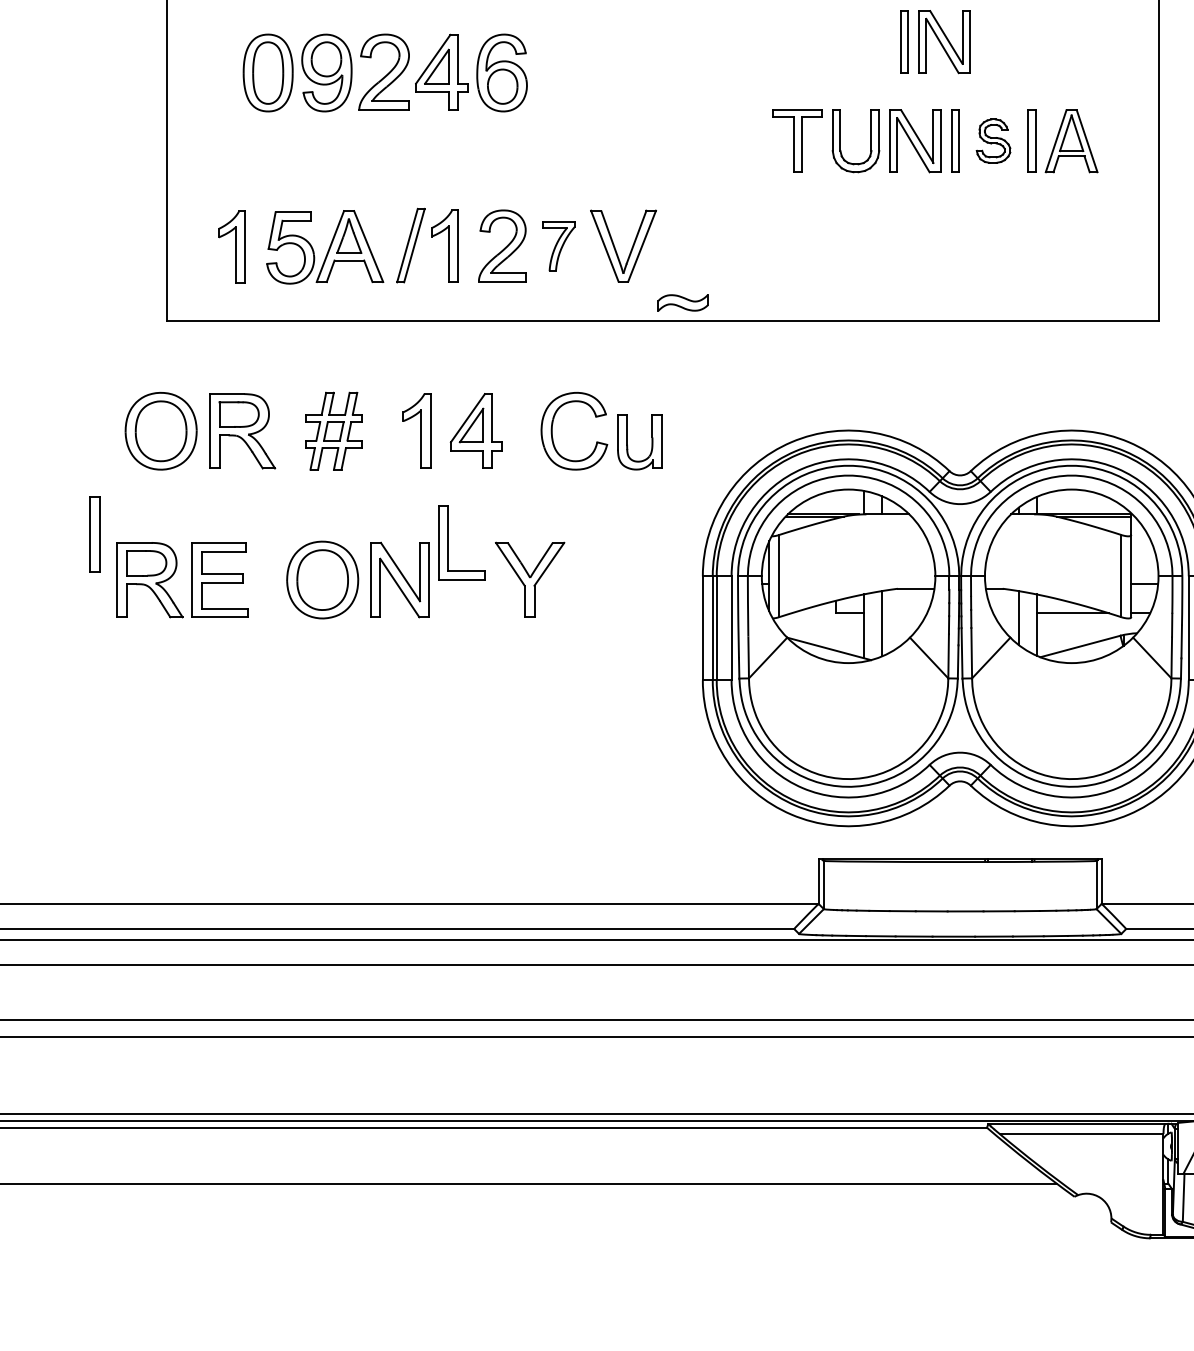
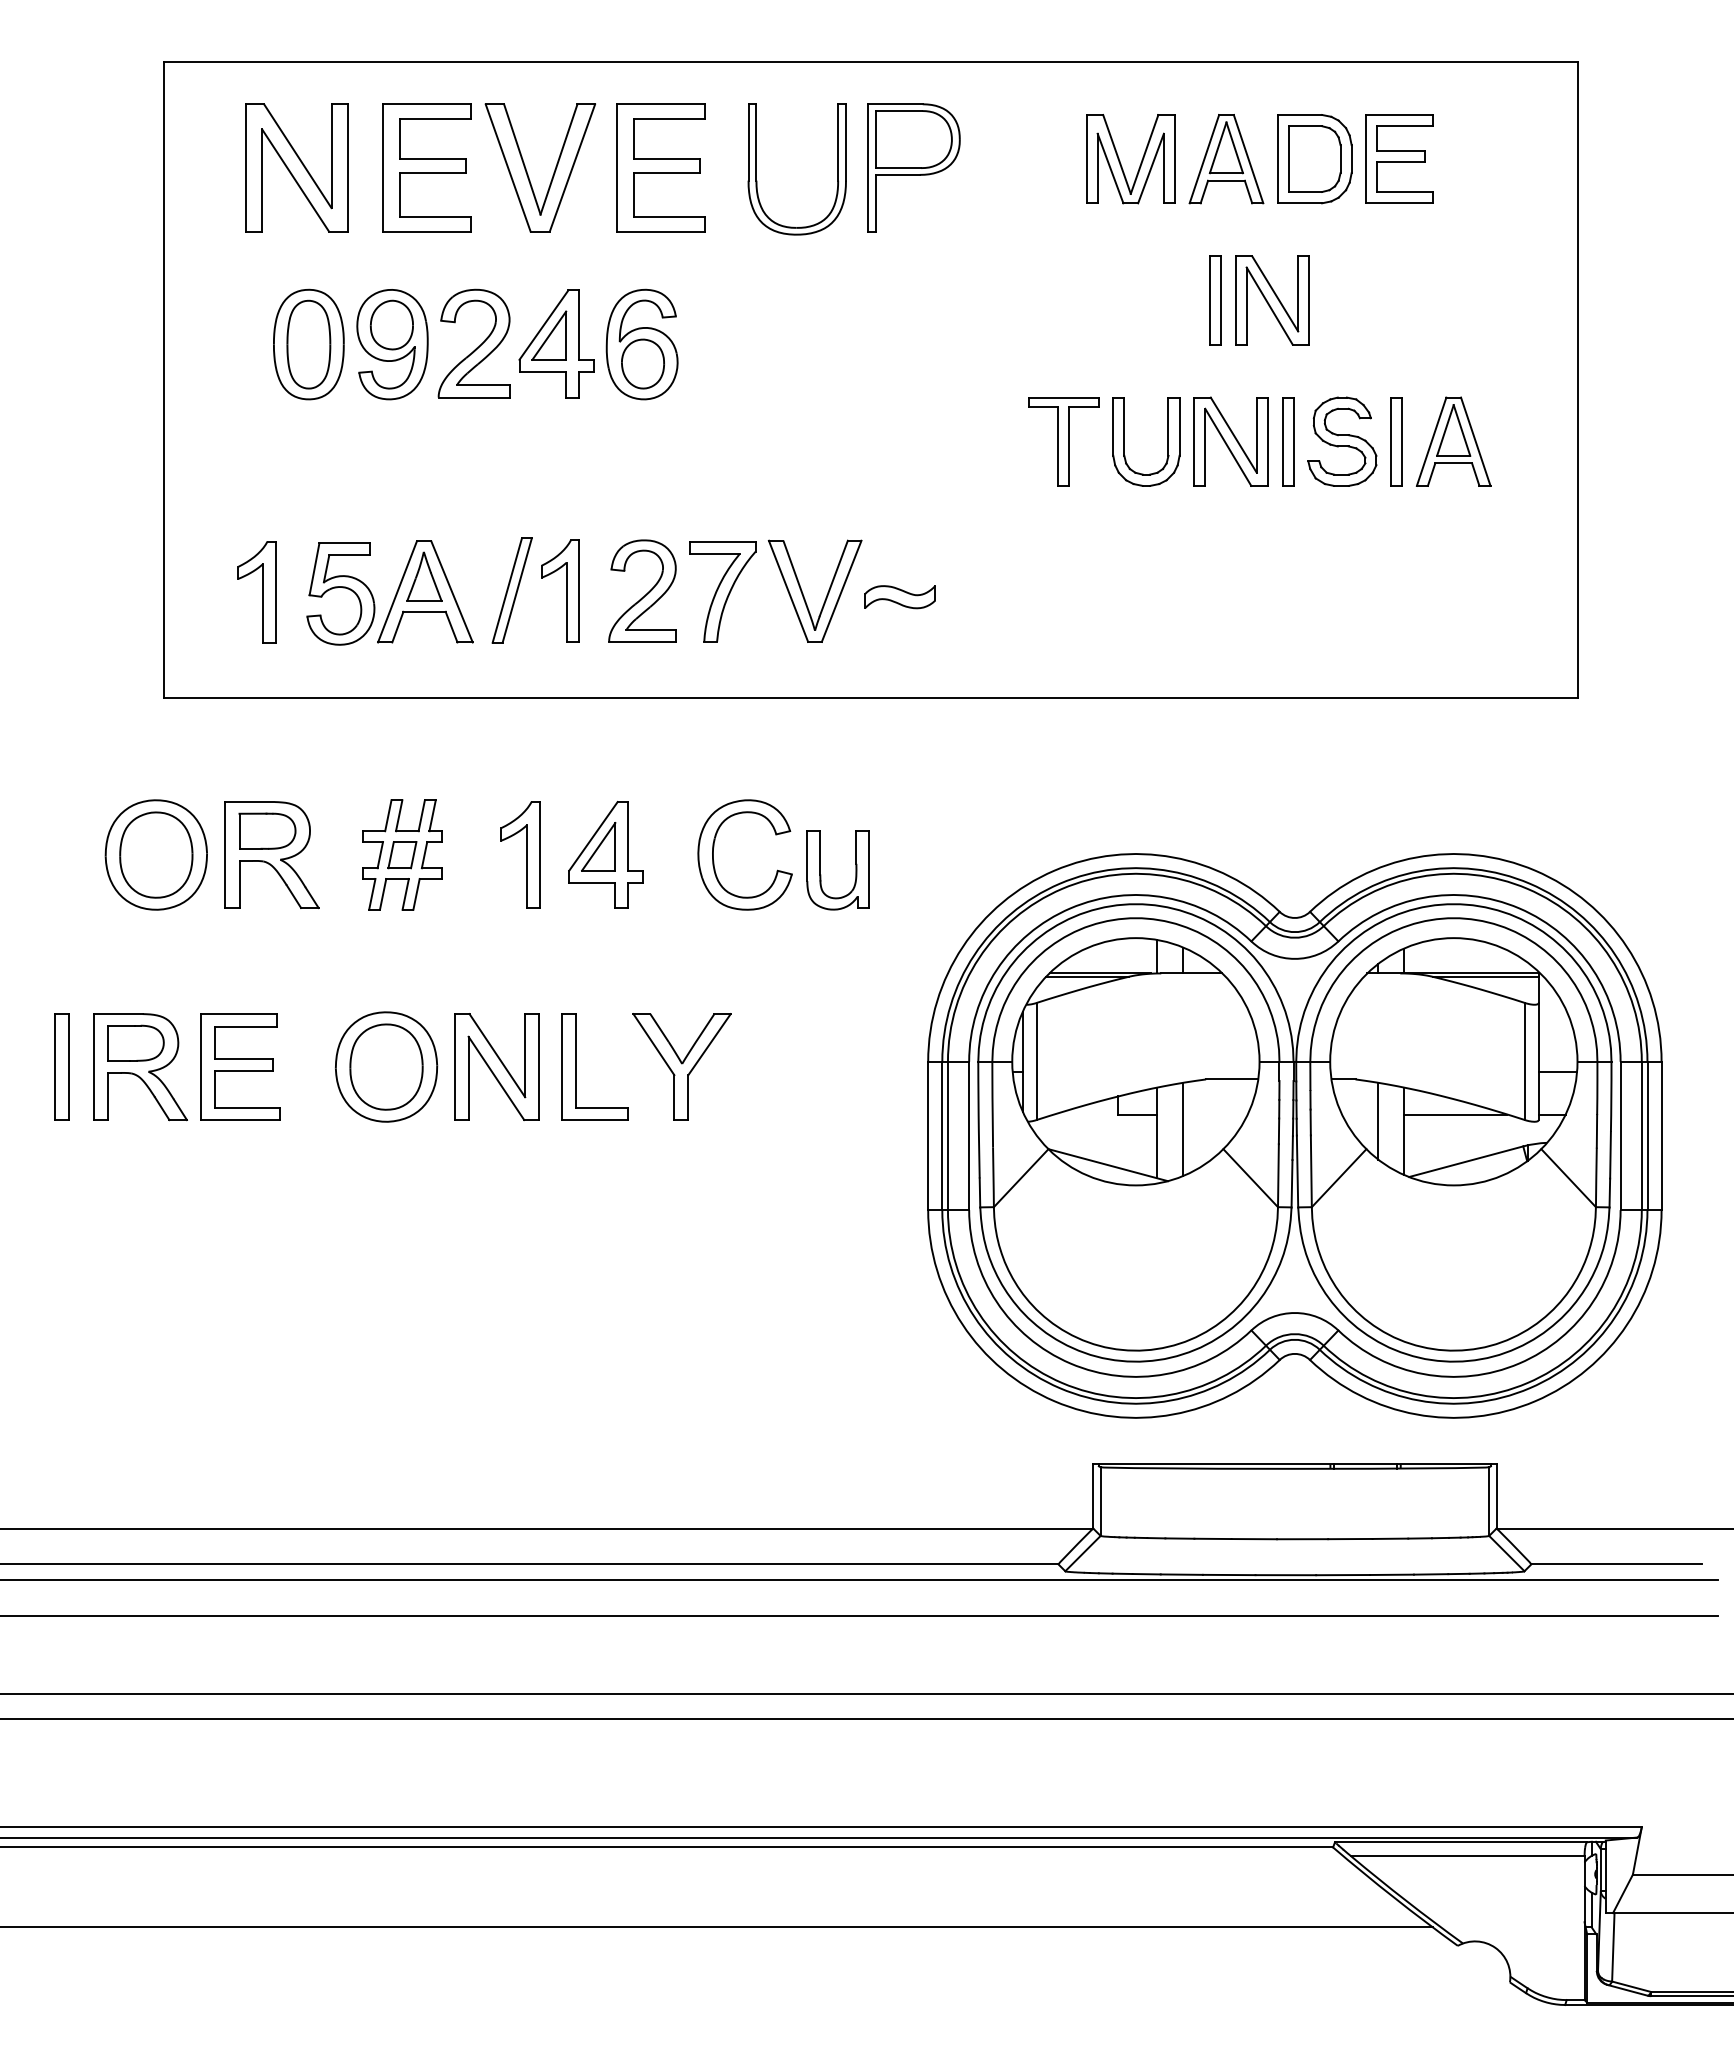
part: (993, 141) -> (1342, 441), size x1.43
part: (558, 246) -> (722, 591), size x1.43
part: (682, 303) -> (899, 597), moved
part: (94, 534) -> (61, 1066), moved
part: (449, 542) -> (576, 1066), moved

